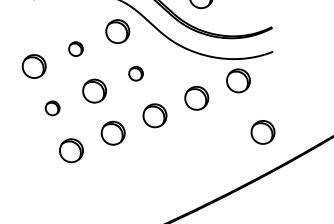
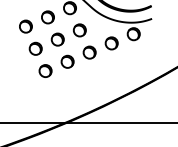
circle: (75, 49) -> (47, 17), size x1.67
circle: (135, 73) -> (79, 30), size x1.67
part: (52, 107) -> (35, 48), size x1.67
circle: (262, 132) -> (146, 61), removed

